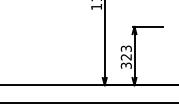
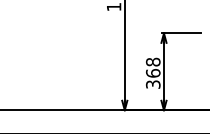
text: (125, 52) -> (152, 67), 323 -> 368

